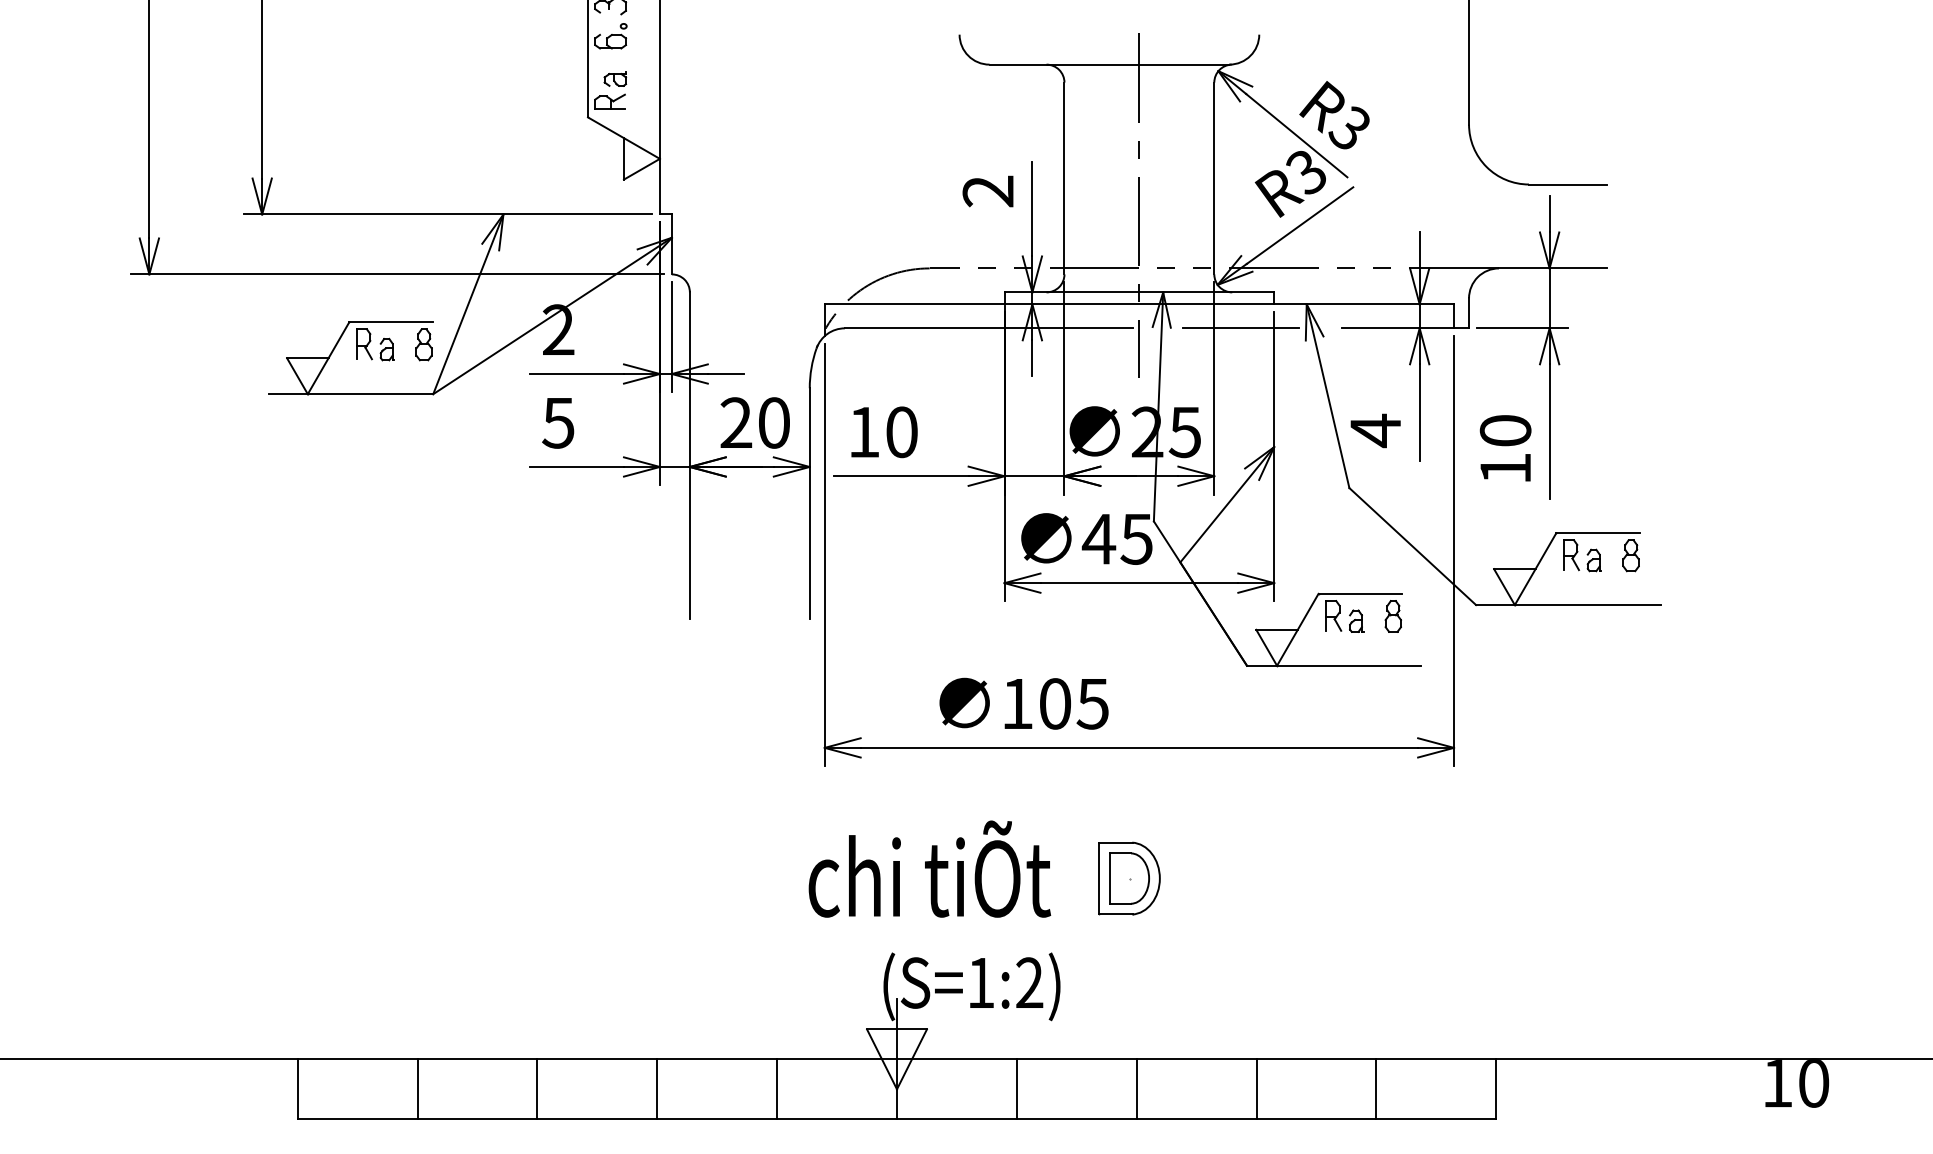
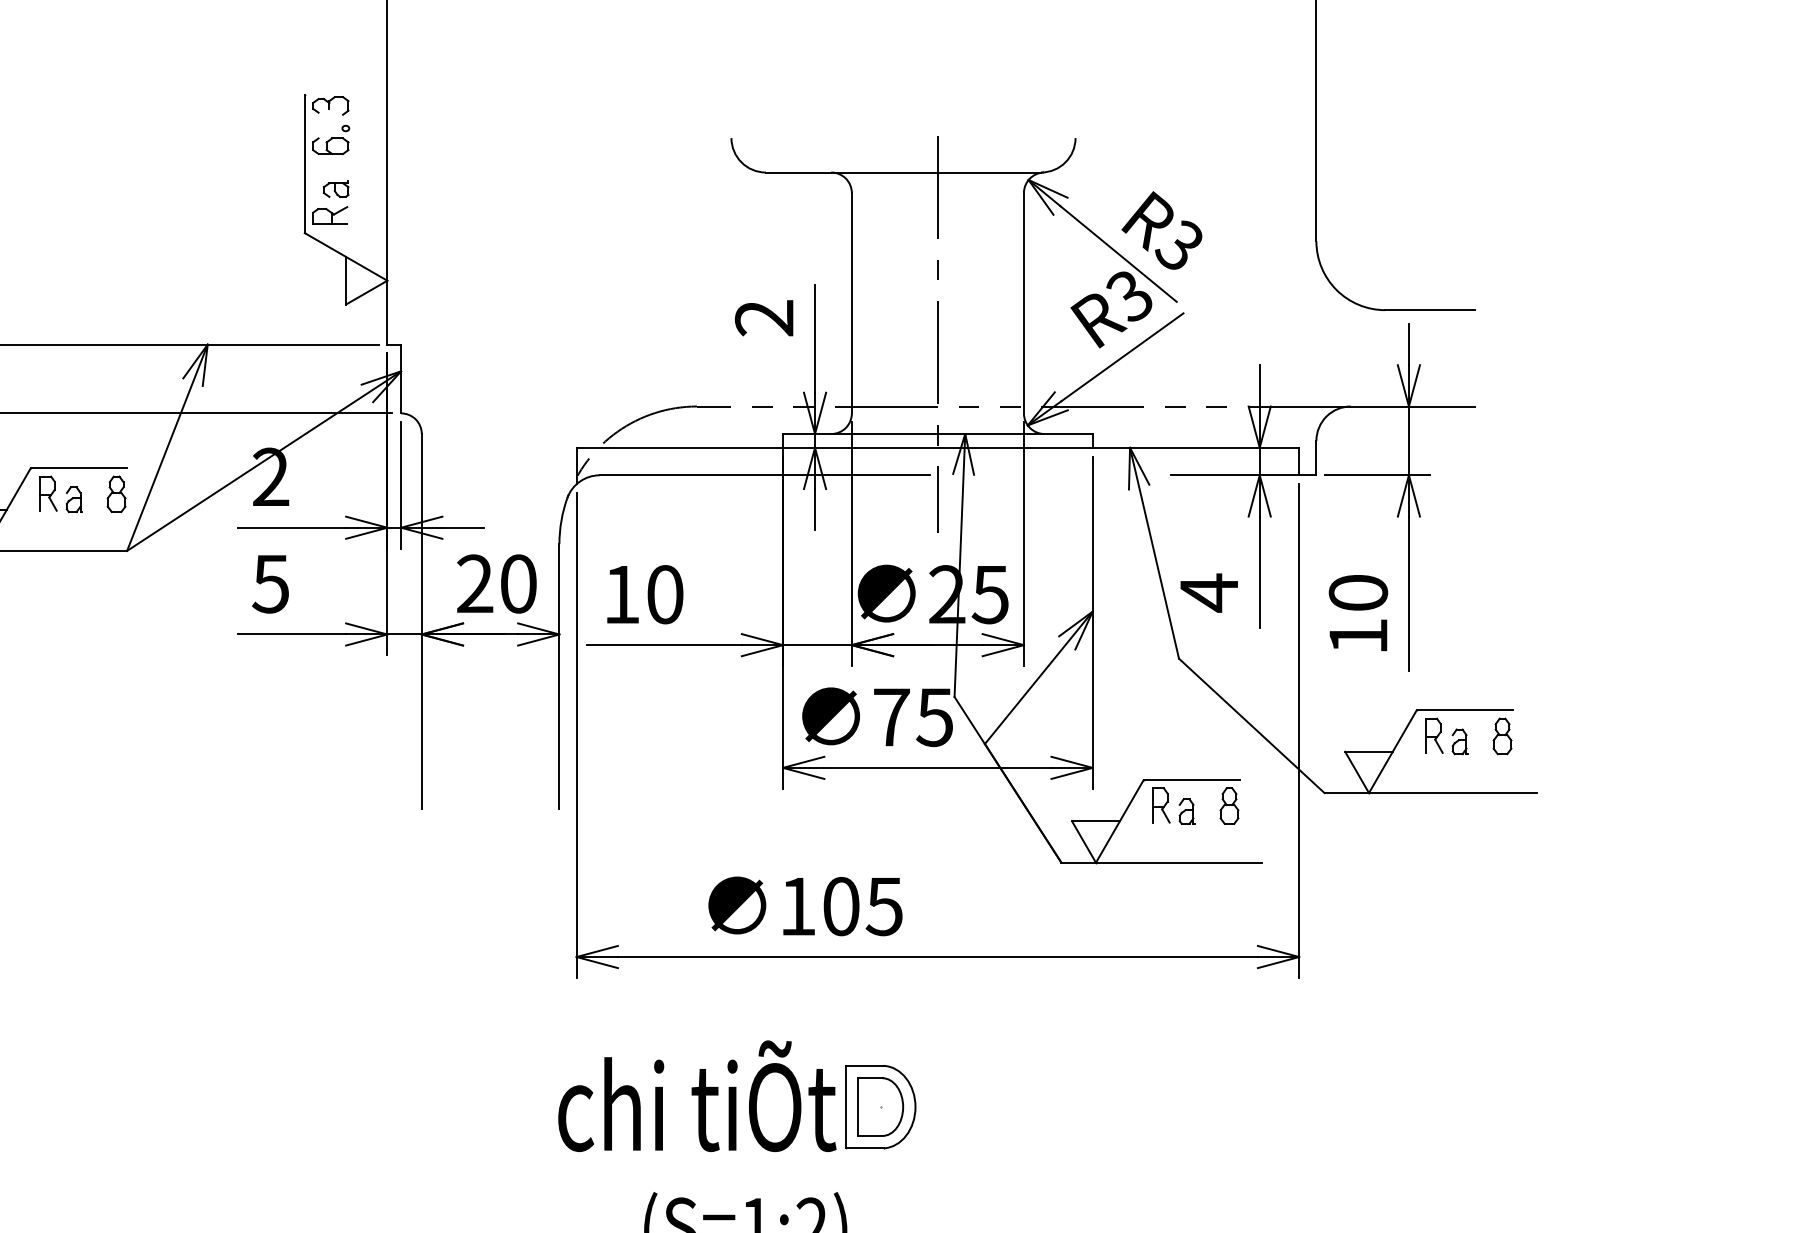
line: (1240, 328) -> (1054, 475), removed
text: (1098, 539) -> (890, 717), 45 -> 75
part: (1129, 878) -> (880, 1106), moved

